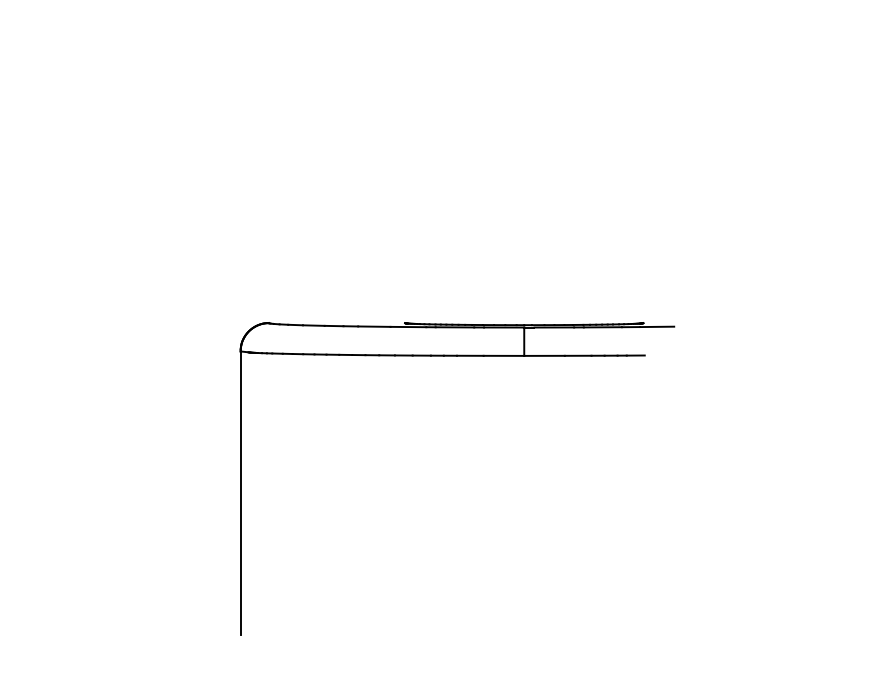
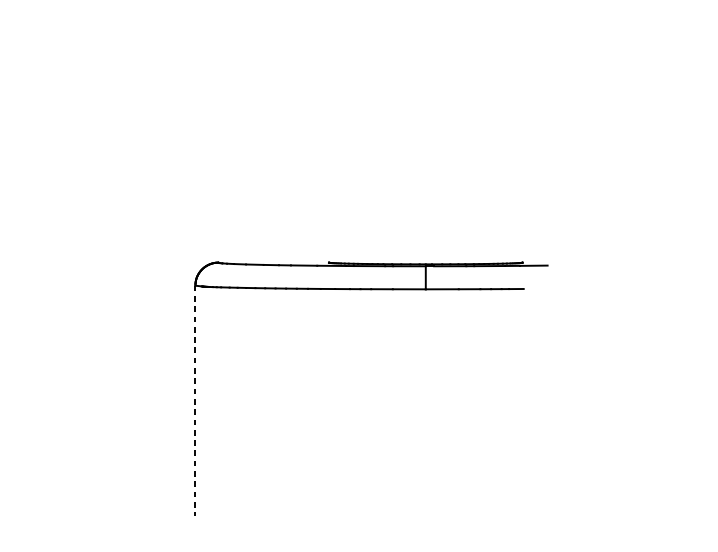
line: (240, 493) -> (195, 401), solid -> dashed

